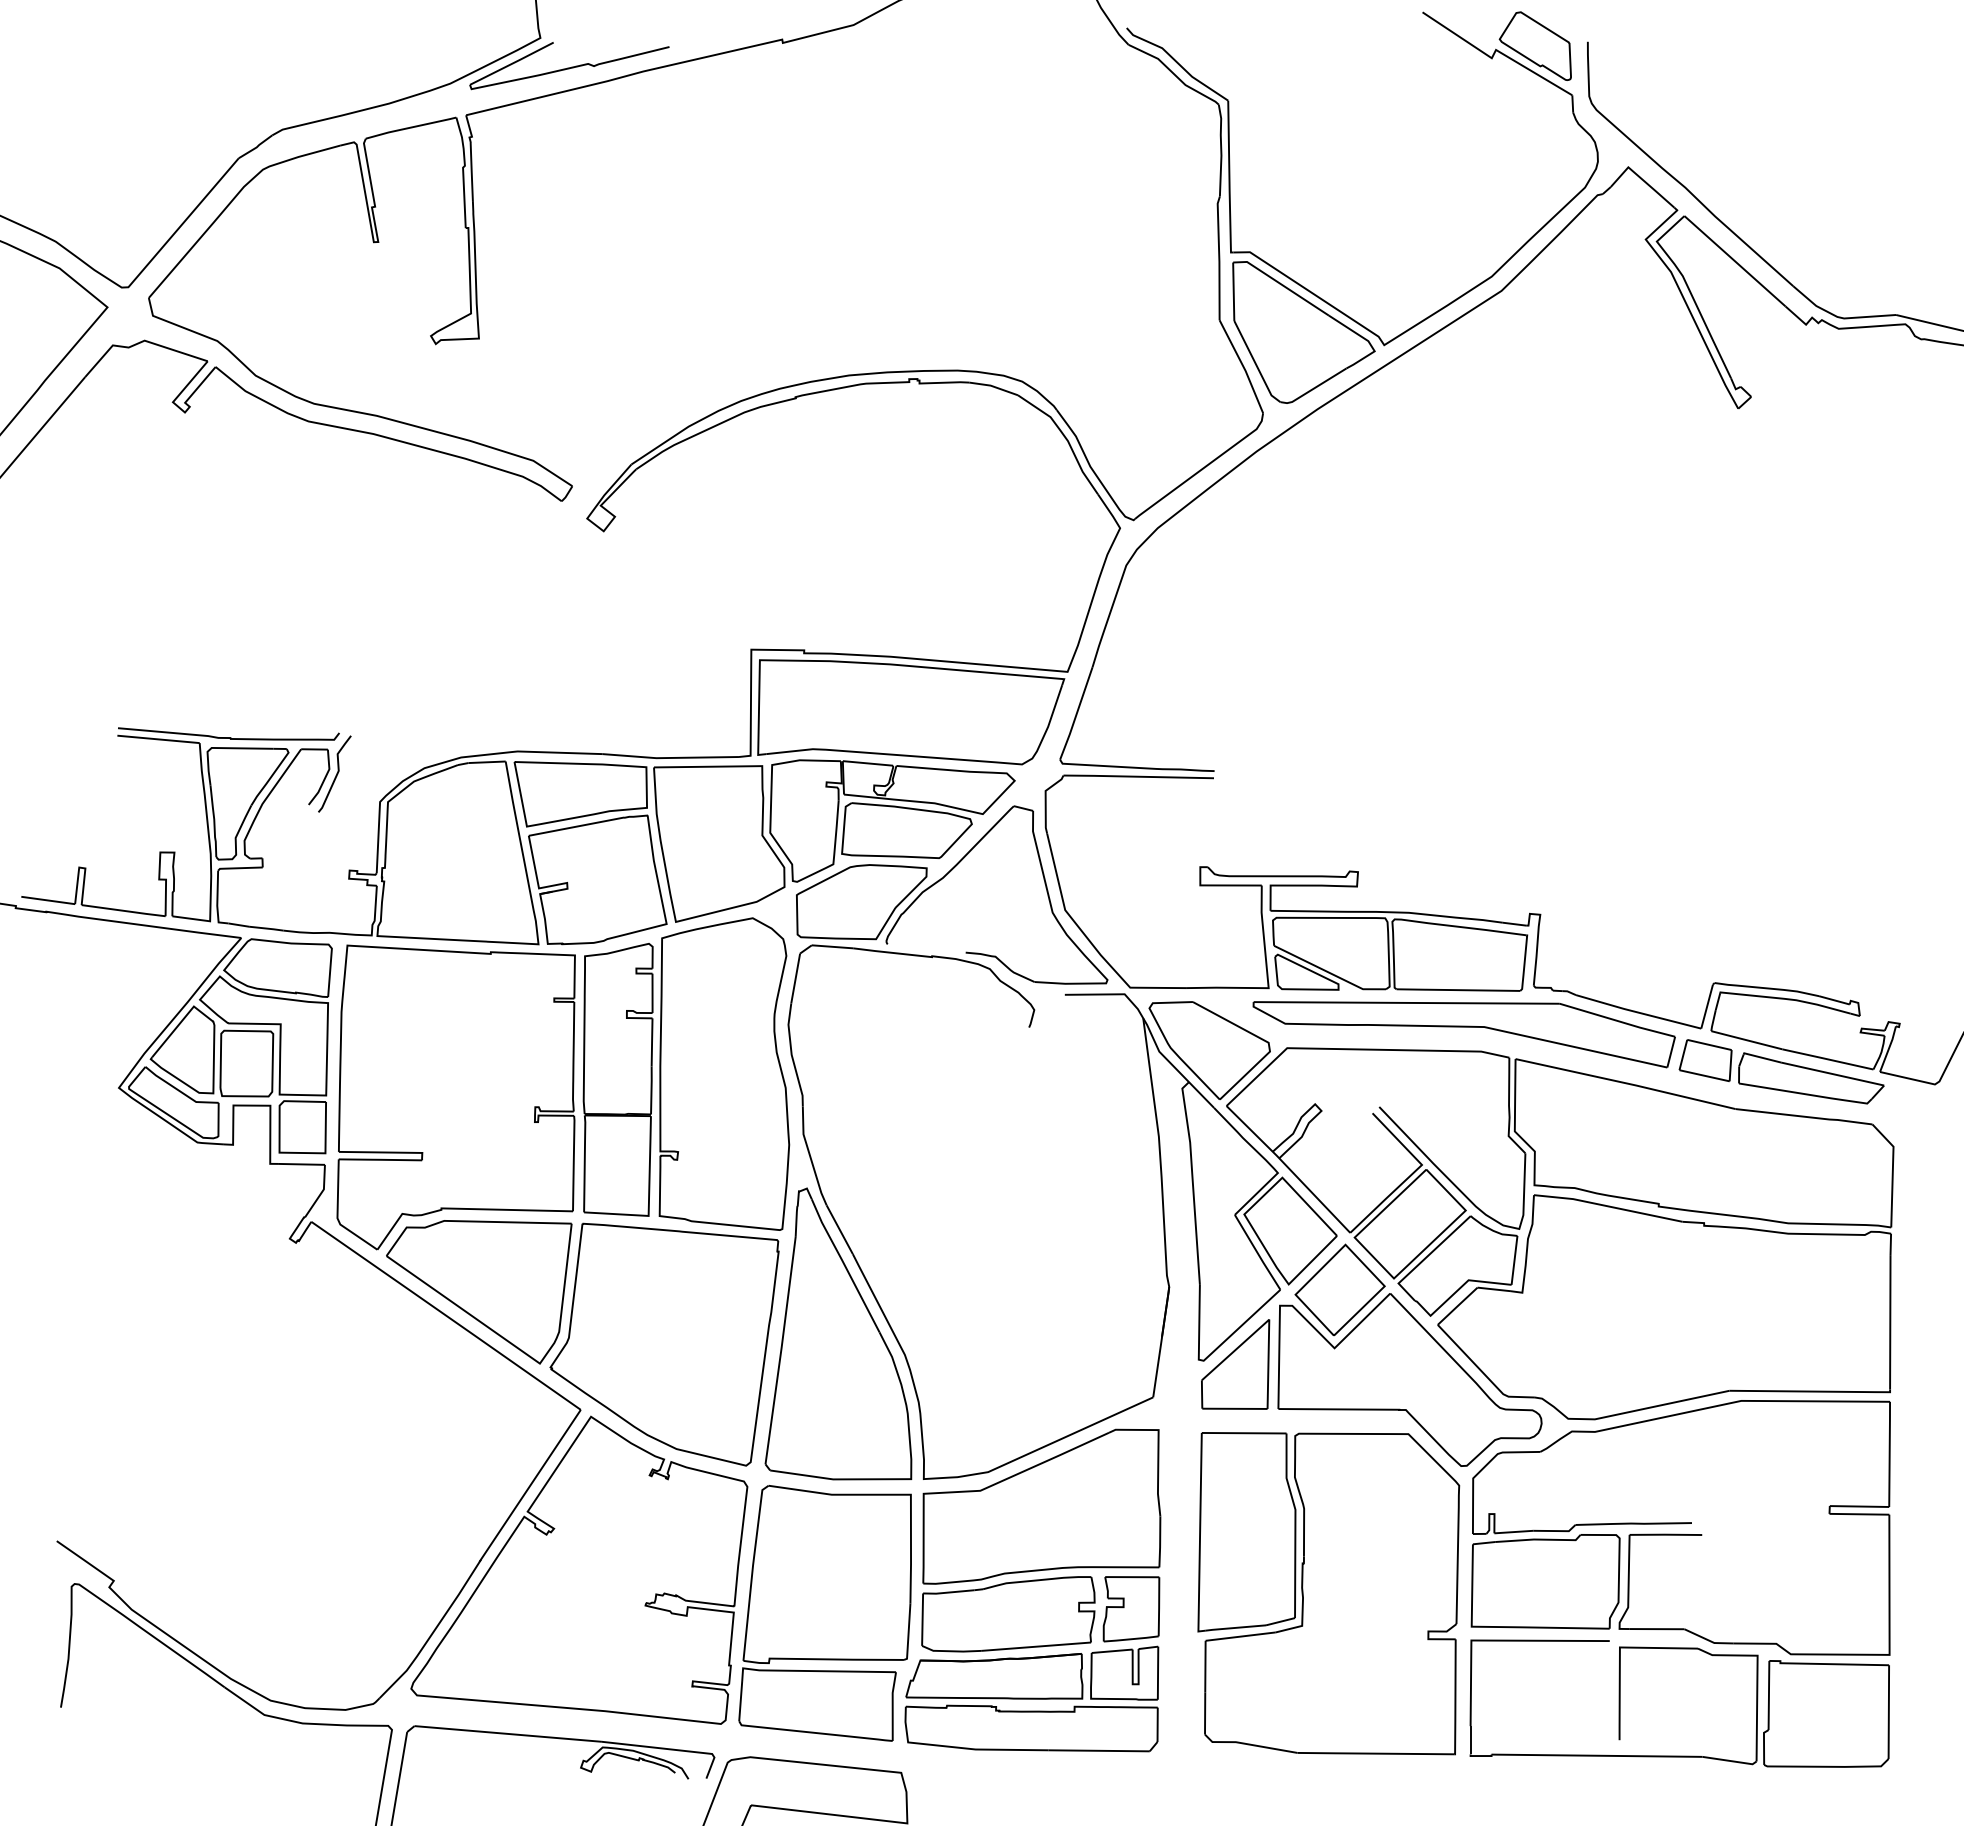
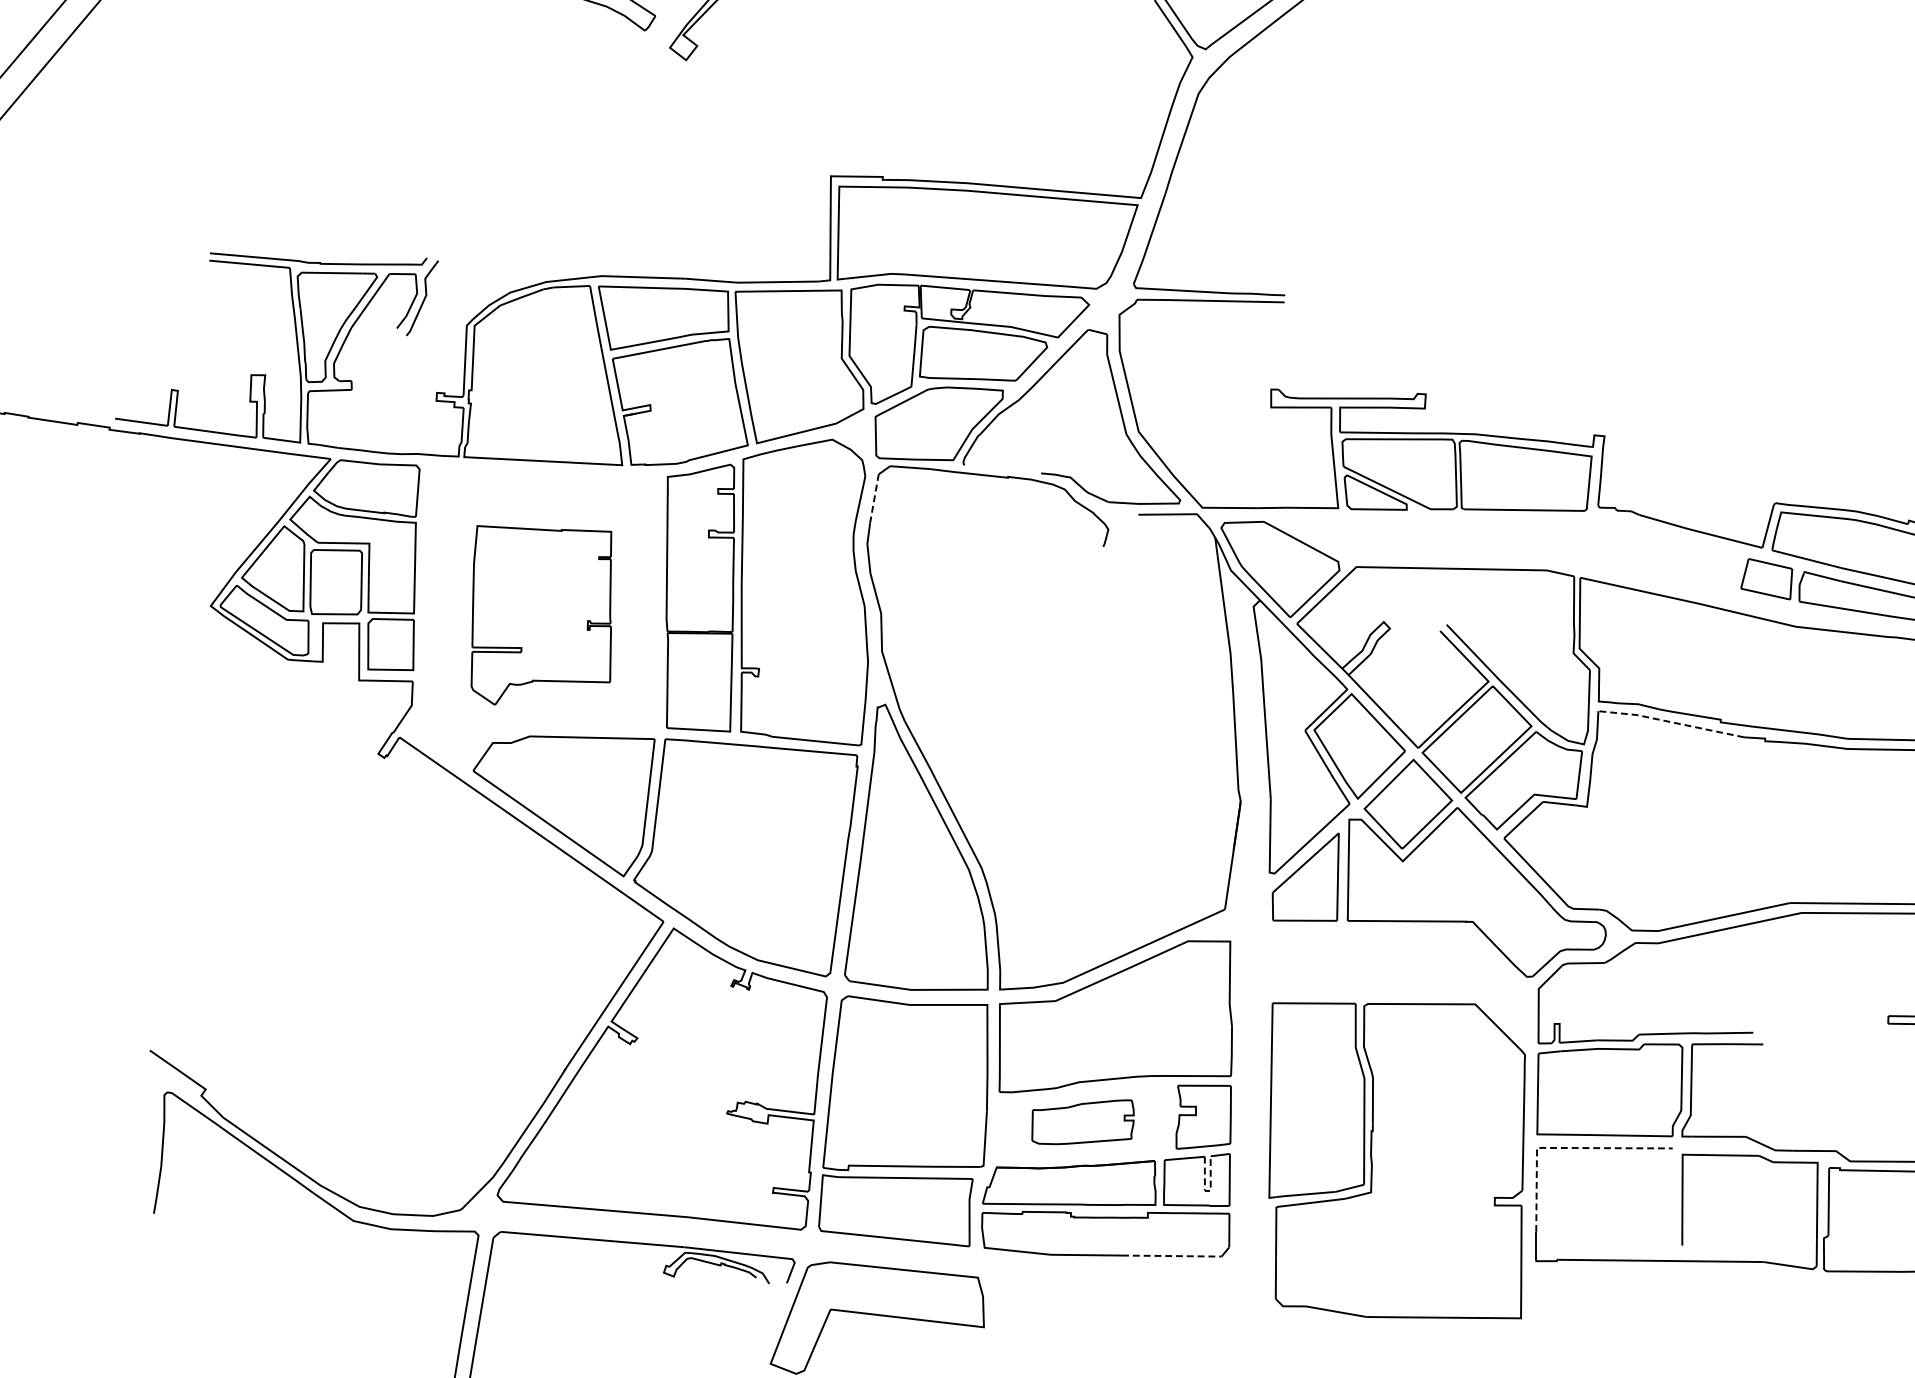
line: (795, 978) -> (874, 498), solid -> dashed
part: (1463, 1027) -> (1529, 546), removed
part: (455, 1097) -> (540, 615), size x0.6
line: (1607, 1206) -> (1670, 722), solid -> dashed
part: (1328, 1593) -> (1396, 1160), moved
part: (1008, 1614) -> (1083, 1122), size x0.6
line: (1497, 1640) -> (1562, 1147), solid -> dashed
line: (1136, 1684) -> (1208, 1191), solid -> dashed
line: (1099, 1750) -> (1172, 1255), solid -> dashed

